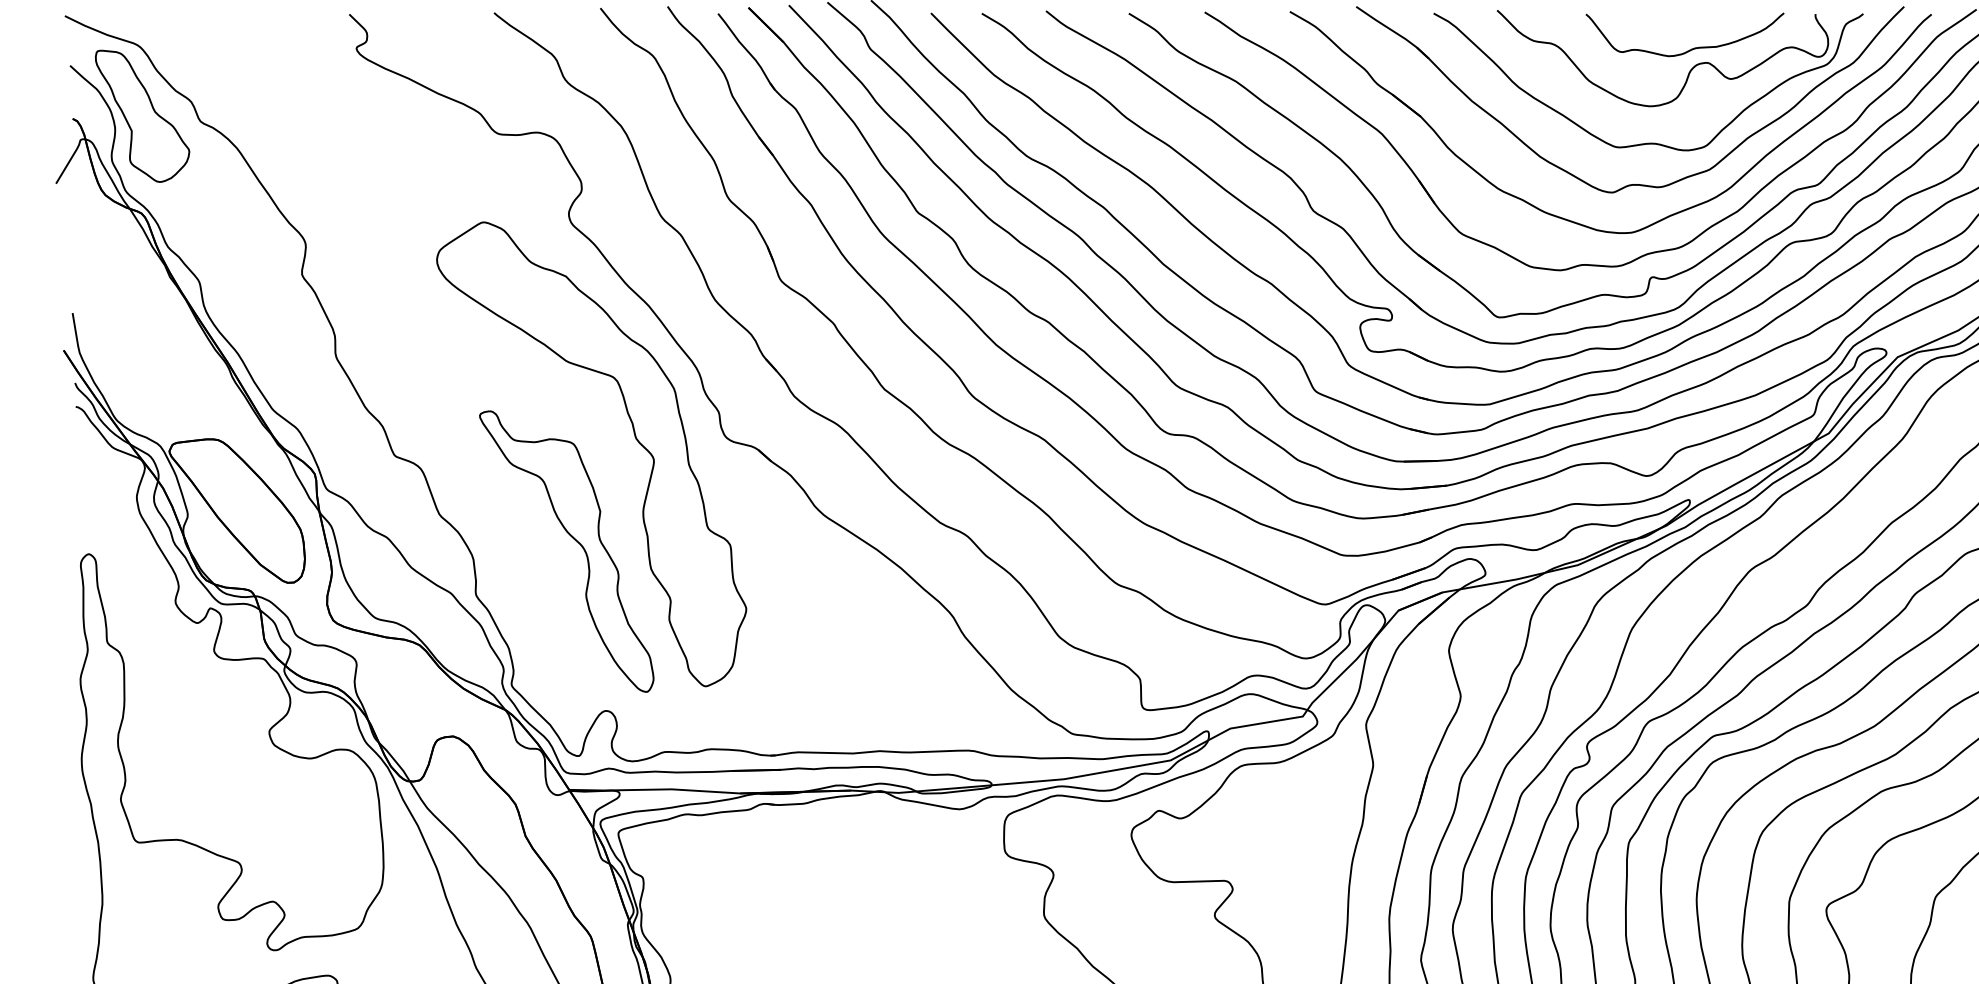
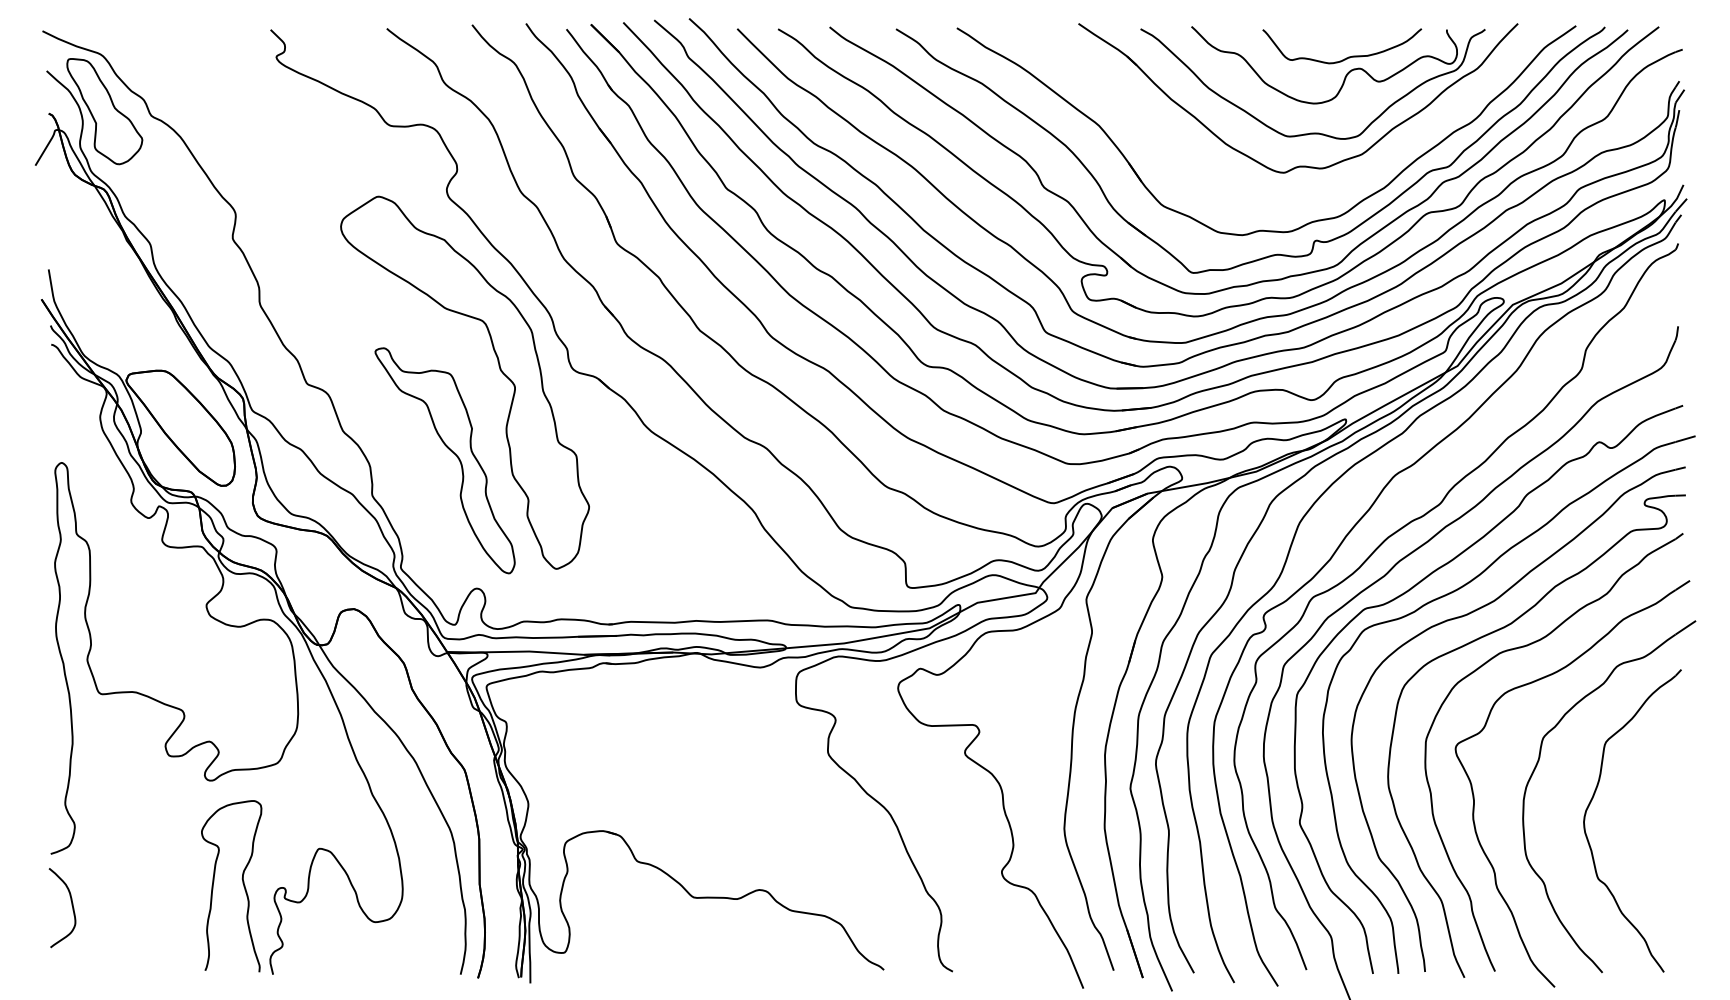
part: (1578, 222) -> (1256, 196), removed

